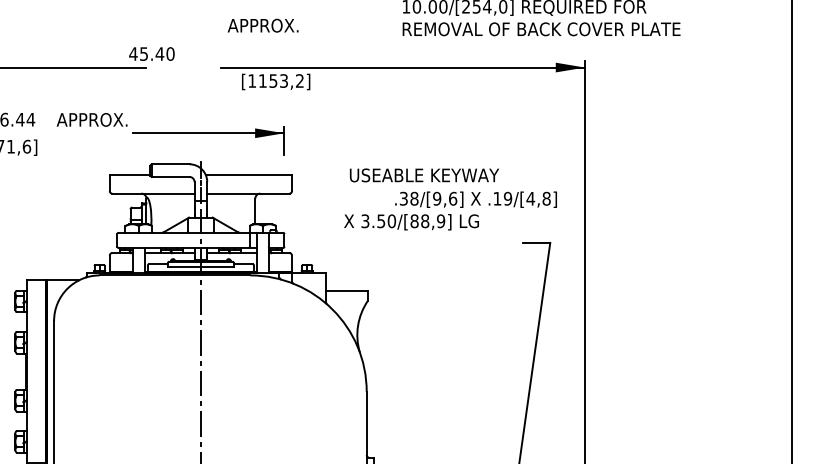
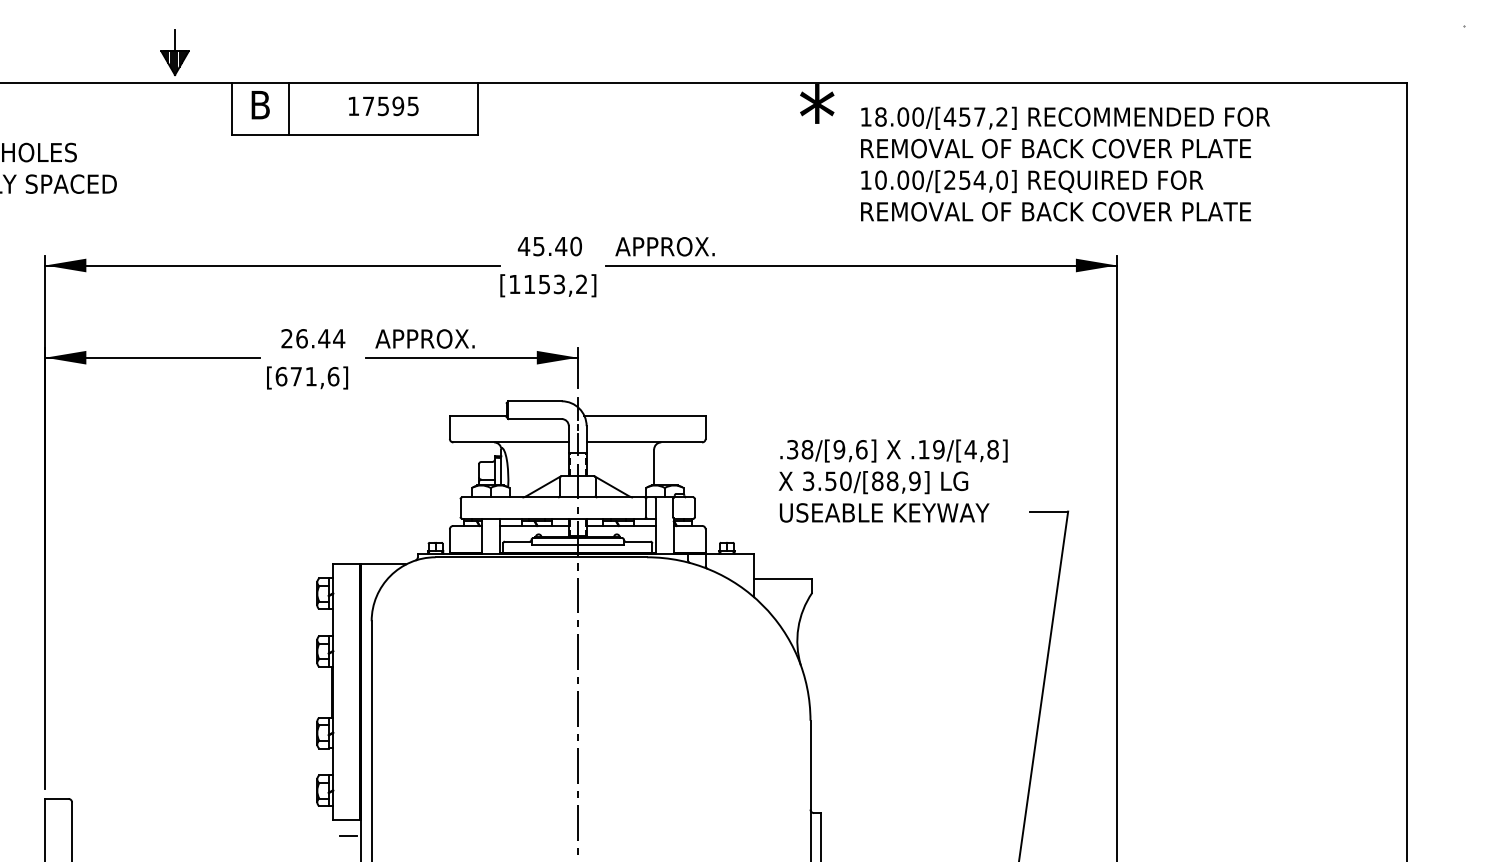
text: (262, 25) -> (664, 246), moved
text: (151, 54) -> (549, 246), moved
text: (276, 81) -> (548, 285), moved
part: (208, 133) -> (471, 358), moved
text: (424, 175) -> (884, 512), moved
text: (475, 199) -> (893, 450), moved

